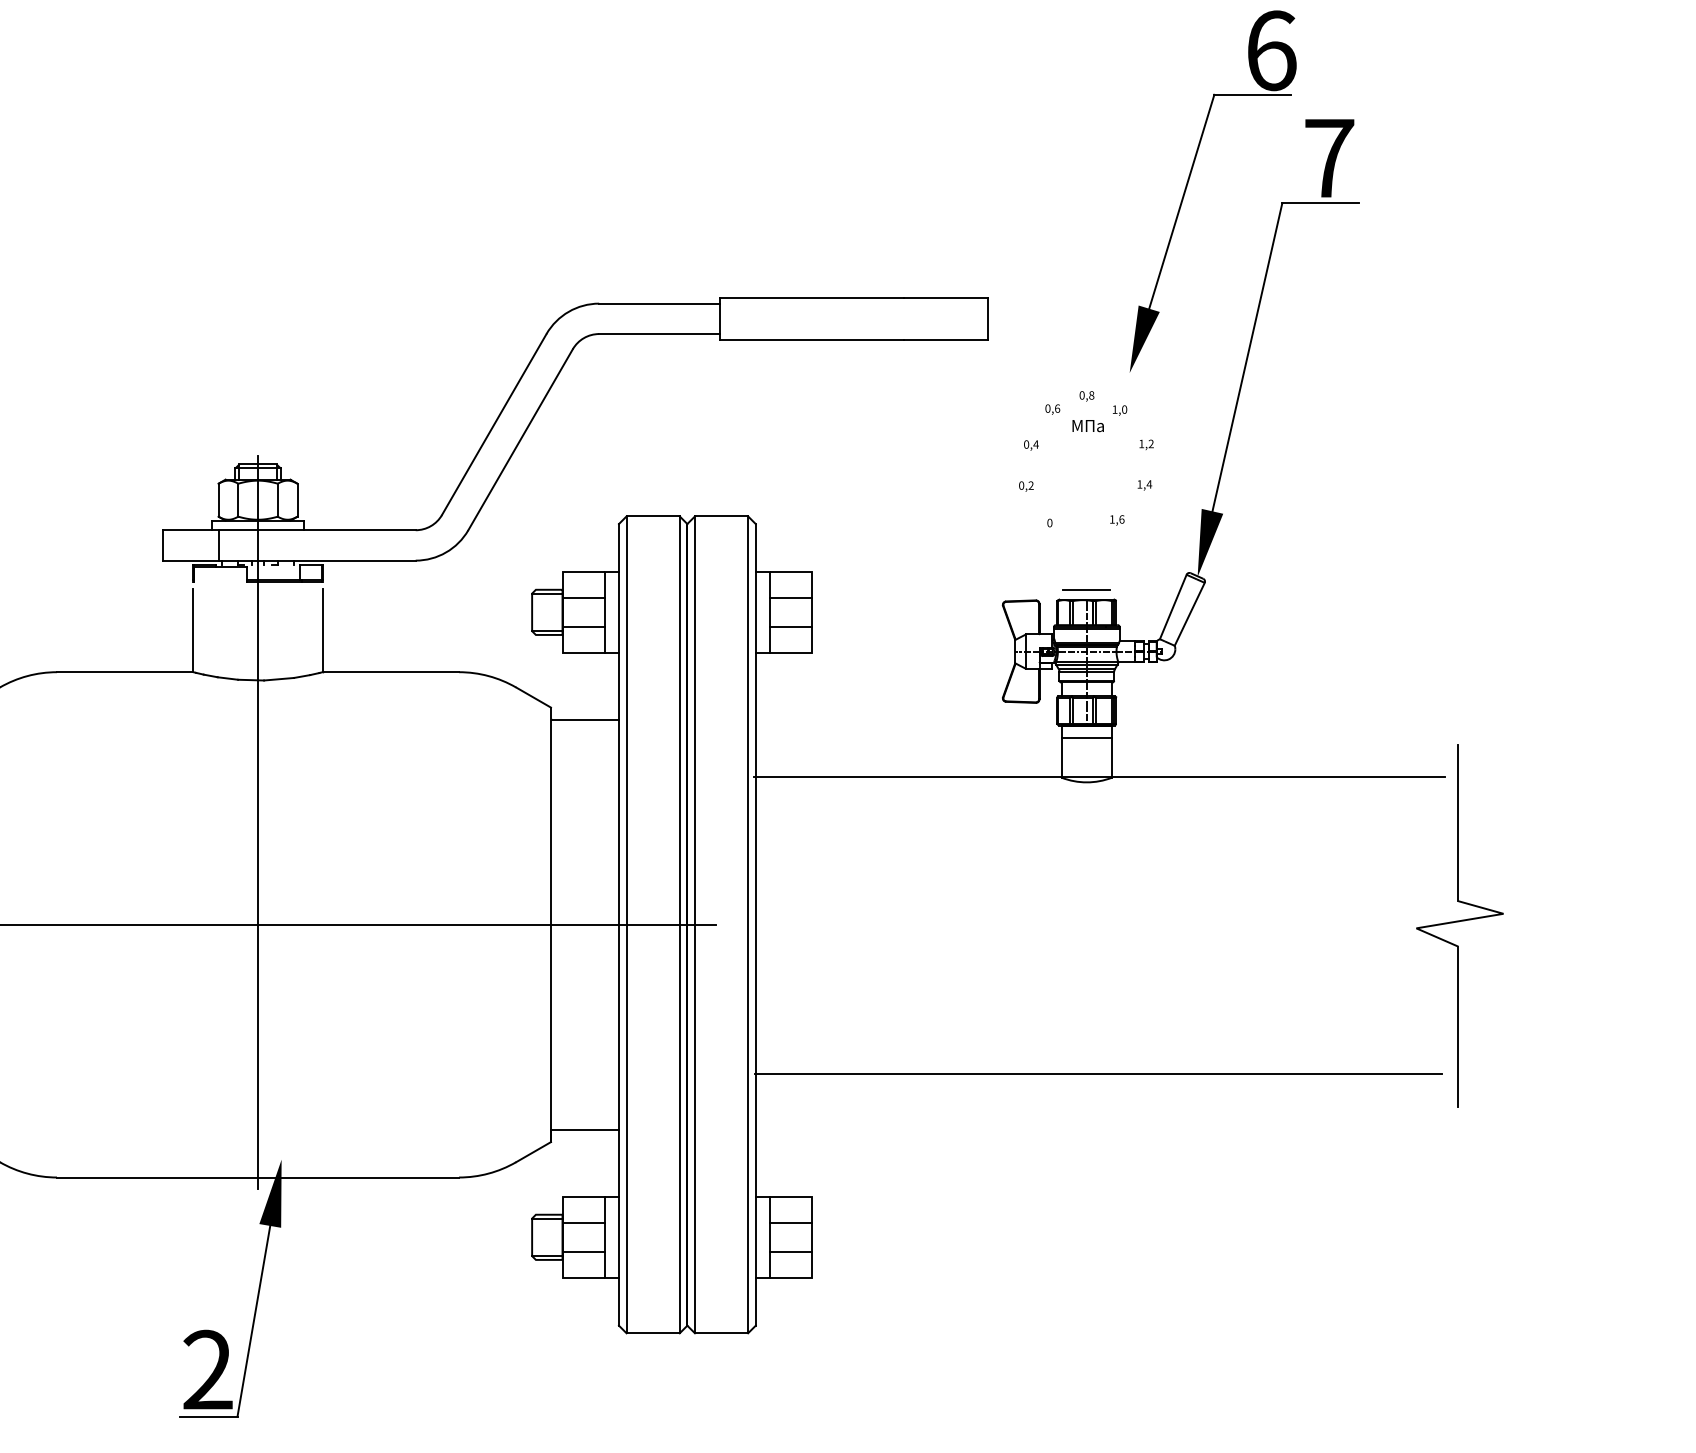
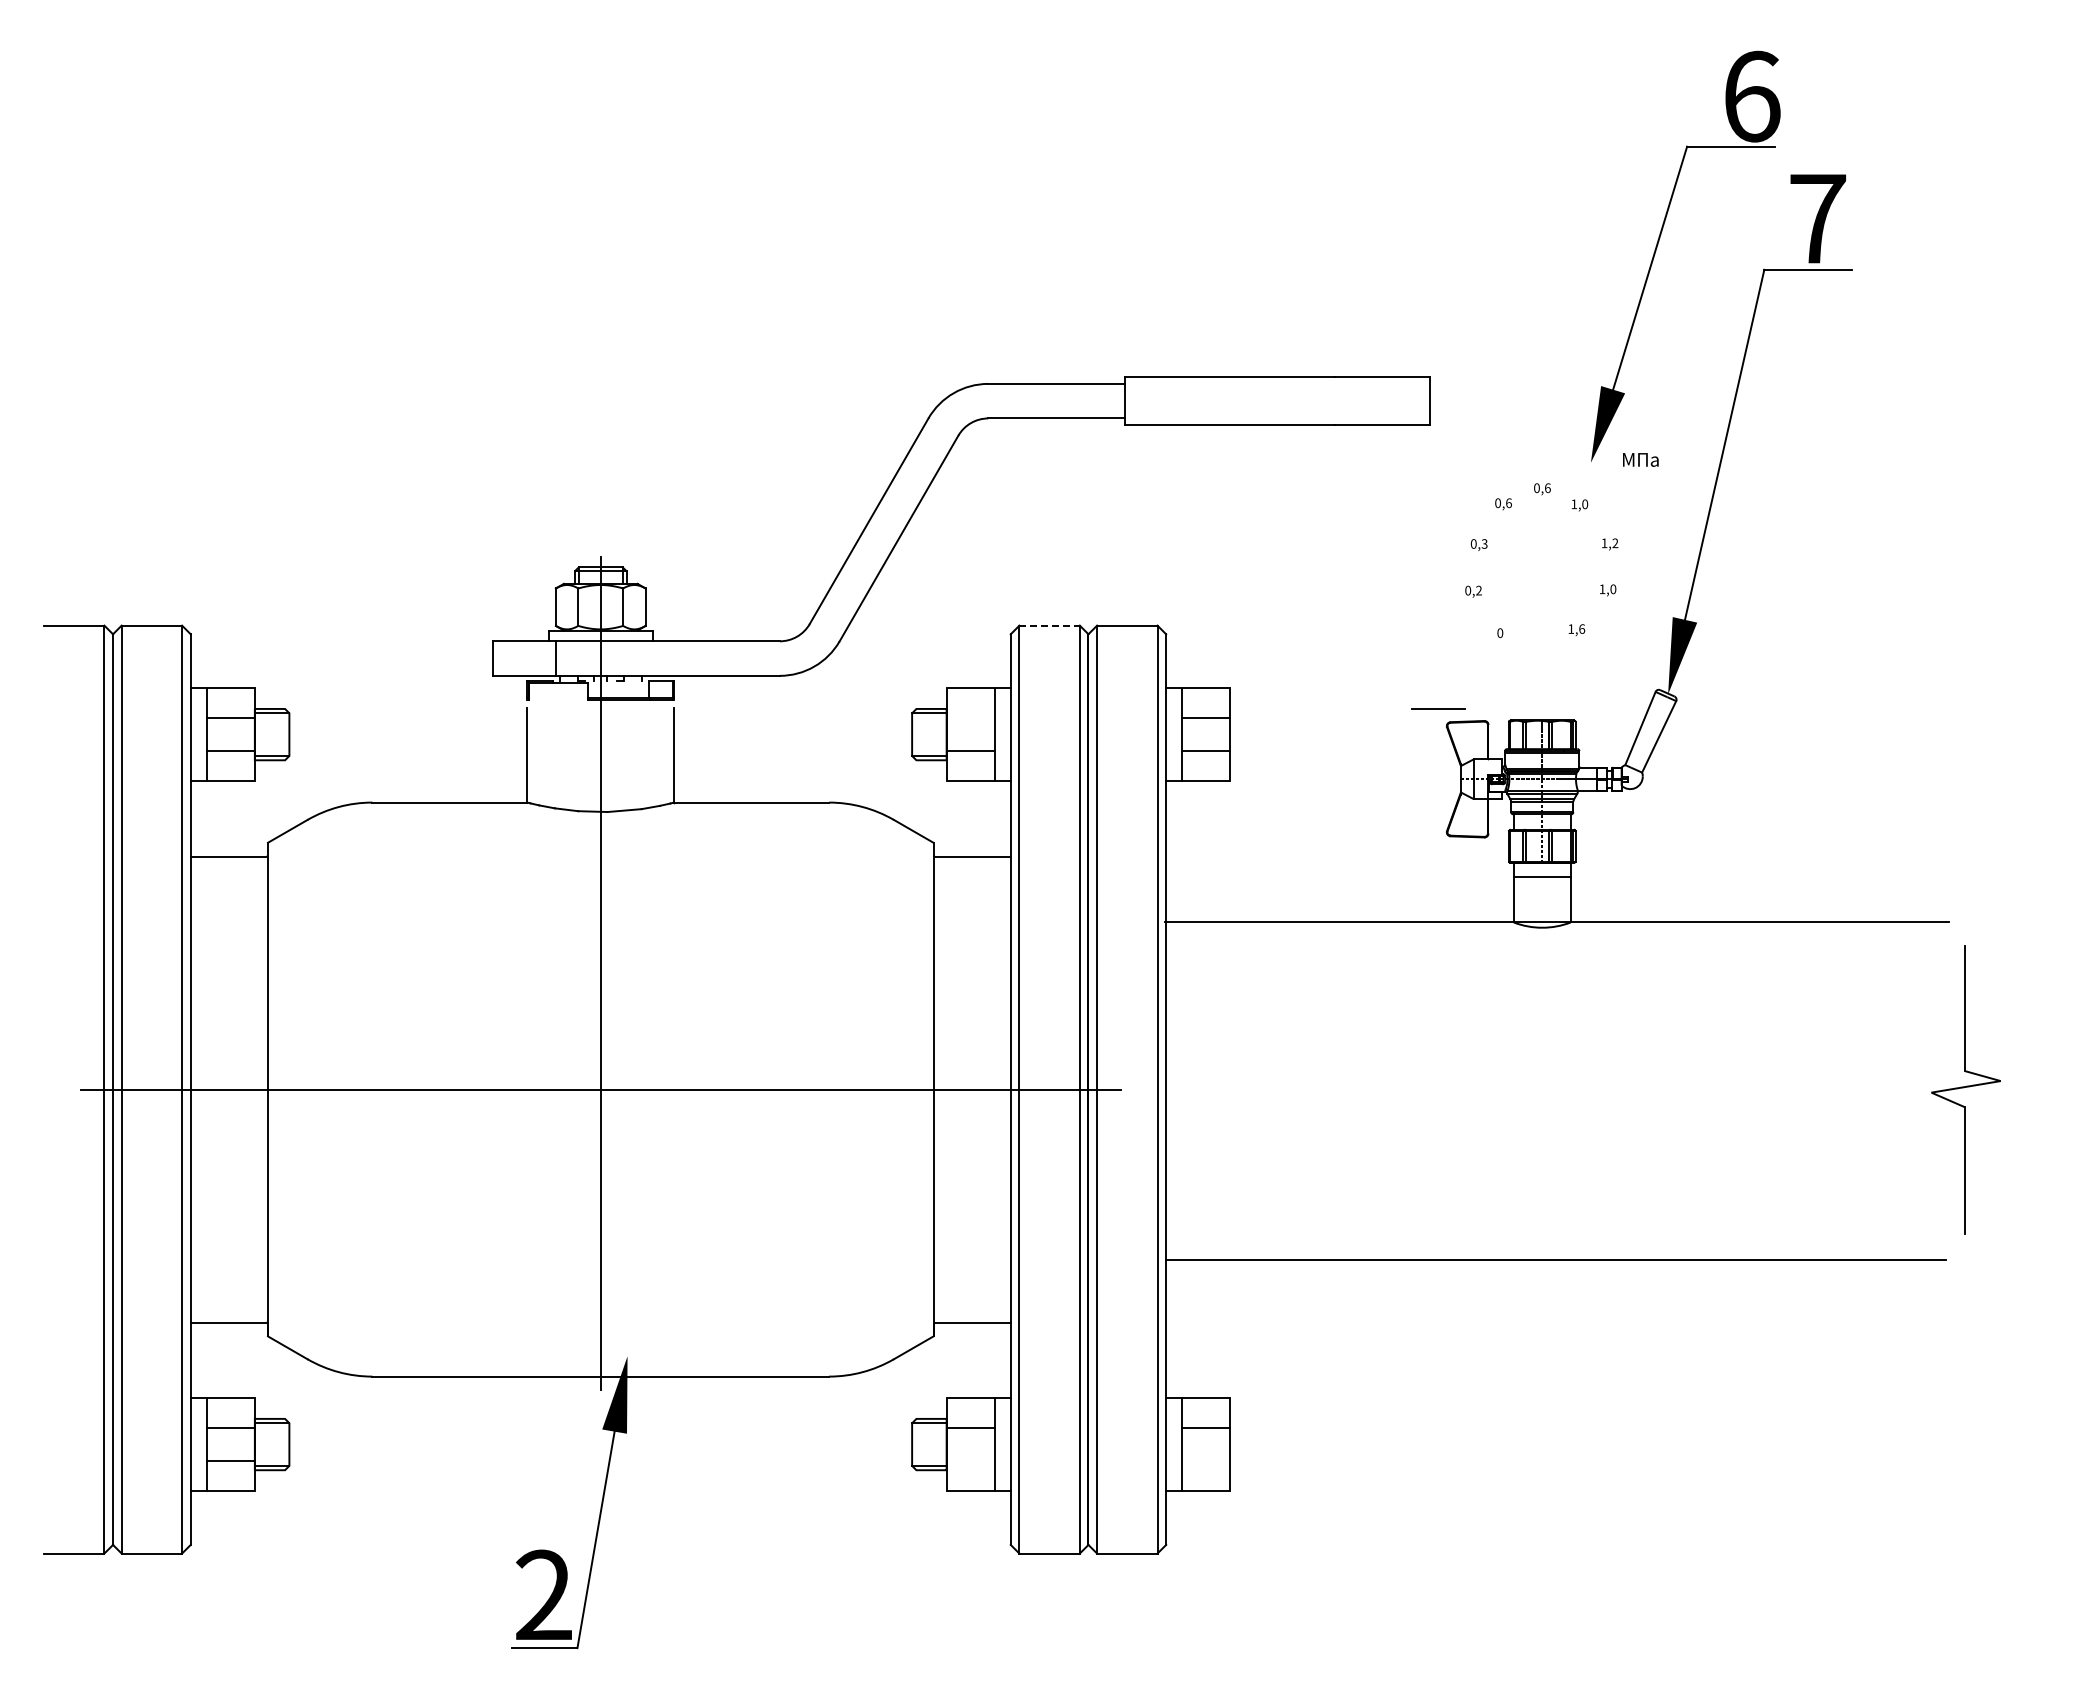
text: (1091, 394) -> (1547, 487), 0,8 -> 0,6
text: (1087, 425) -> (1640, 459), moved
text: (1035, 444) -> (1484, 543), 0,4 -> 0,3
text: (1149, 484) -> (1613, 589), 1,4 -> 1,0
line: (653, 516) -> (1050, 625), solid -> dashed
line: (1087, 589) -> (1438, 708), moved
line: (583, 597) -> (970, 717), removed
part: (1459, 925) -> (1965, 1090), size x0.7
line: (583, 1252) -> (970, 1461), removed
line: (791, 1252) -> (1206, 1461), removed

